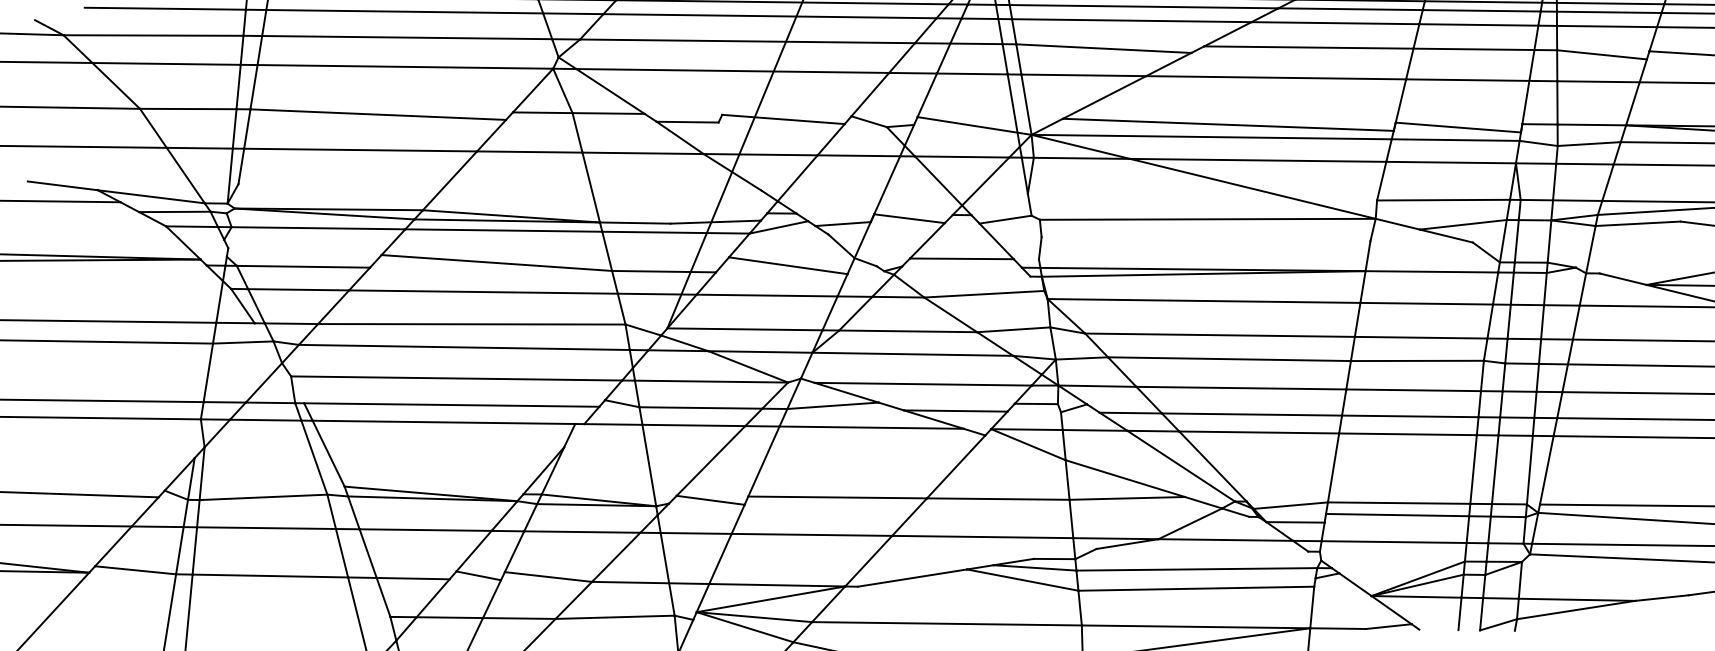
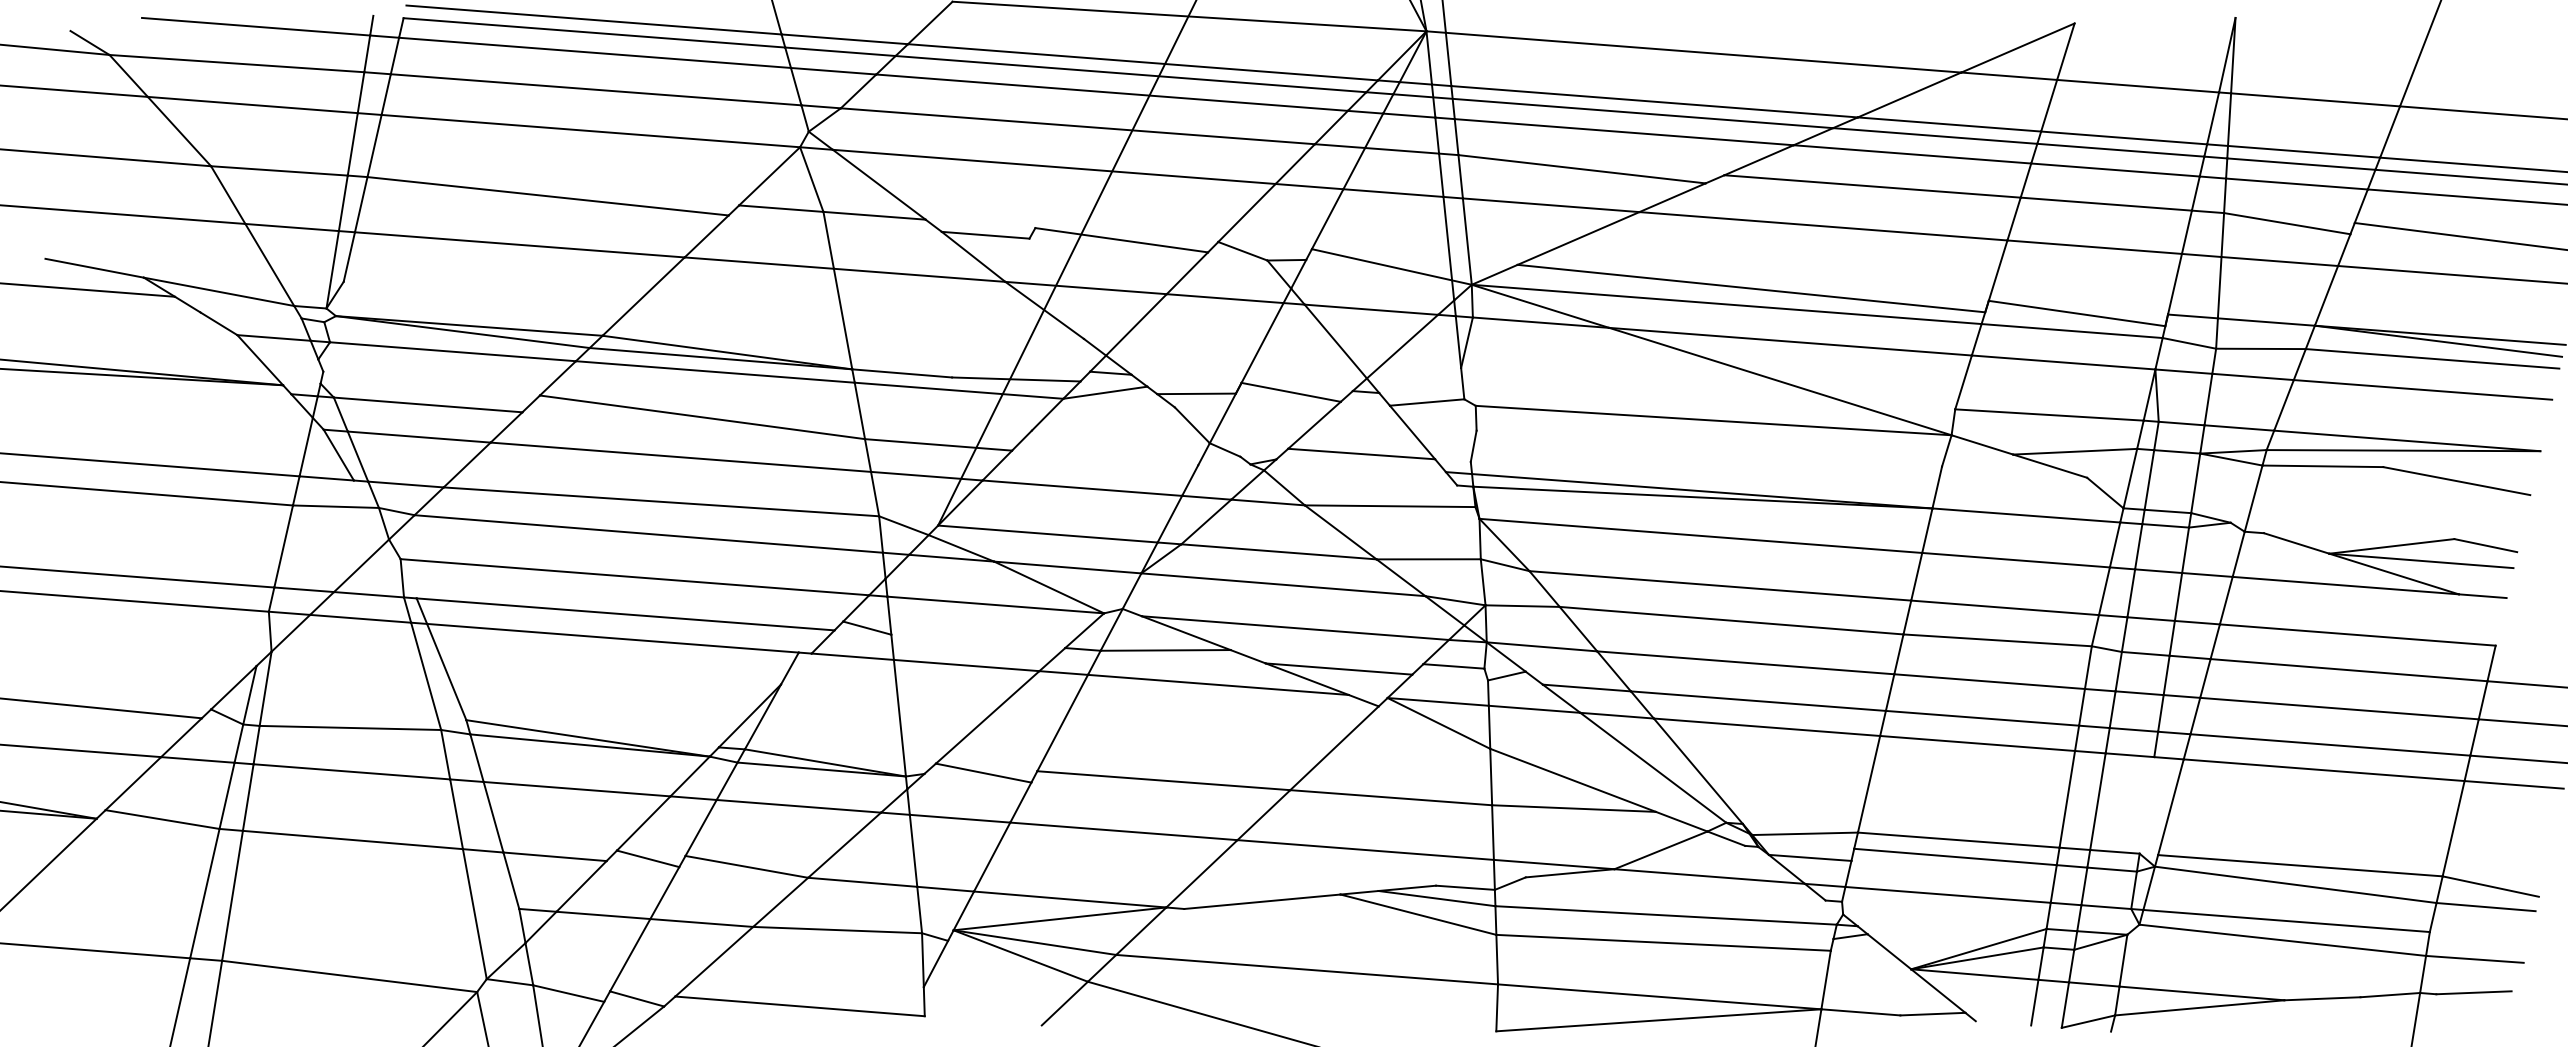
line: (174, 211) -> (250, 315), removed
line: (787, 265) -> (1114, 447), removed
line: (701, 408) -> (978, 641), removed
line: (1529, 470) -> (2146, 805), removed

